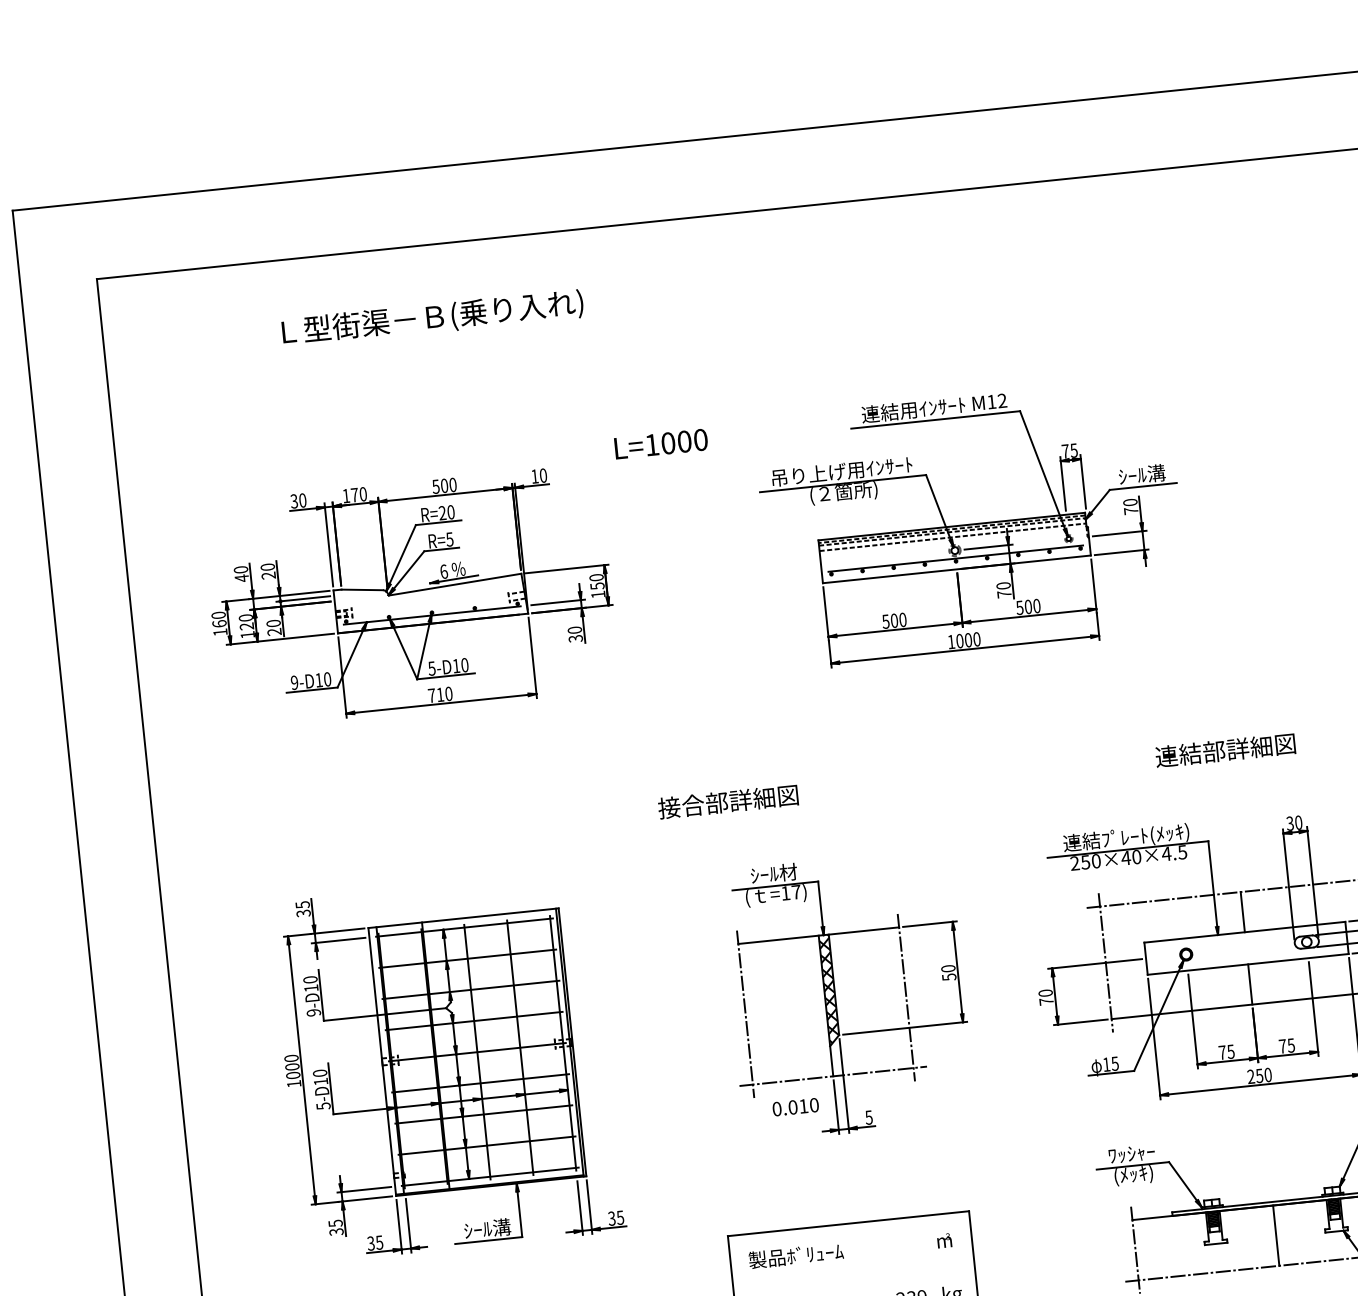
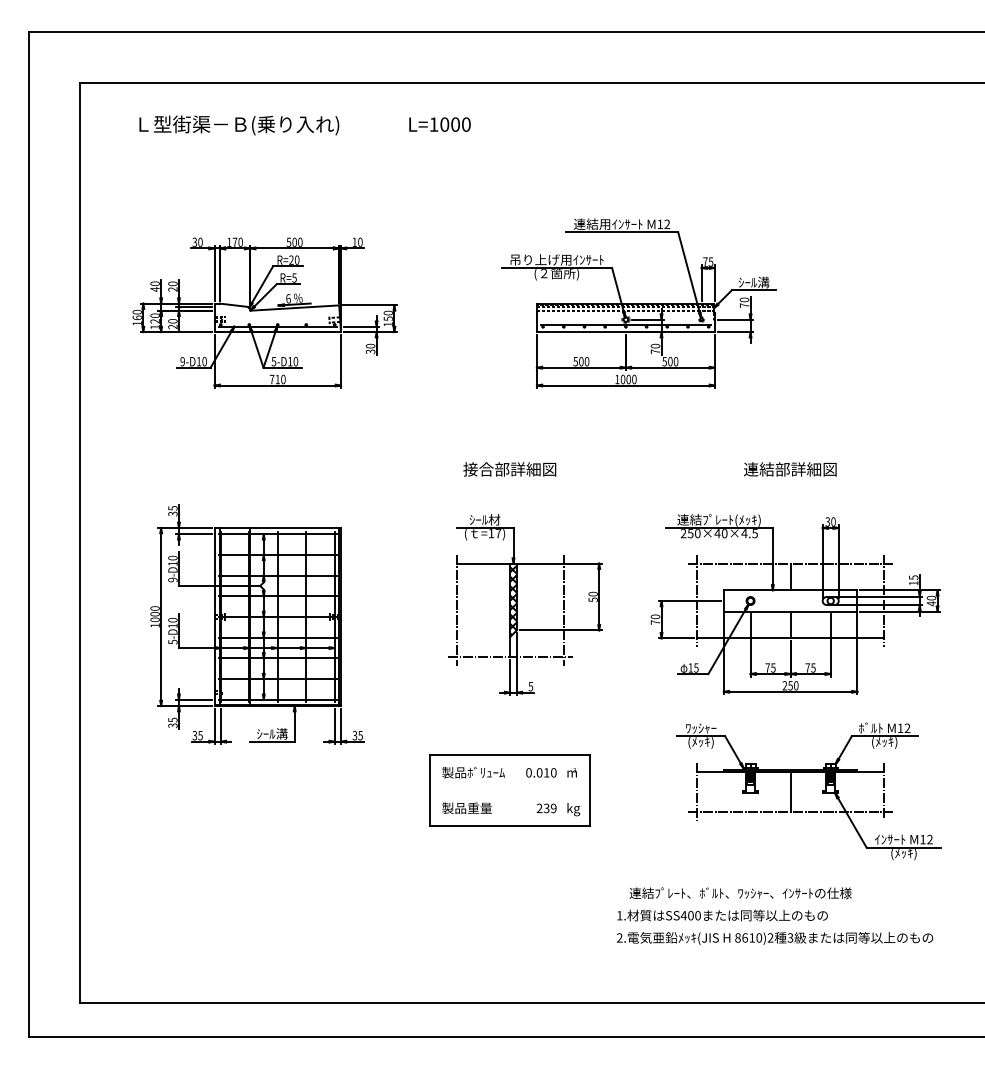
text: (433, 318) -> (239, 125), moved
text: (660, 443) -> (439, 124), moved
text: (727, 801) -> (509, 469), moved
text: (795, 1106) -> (541, 772), moved

